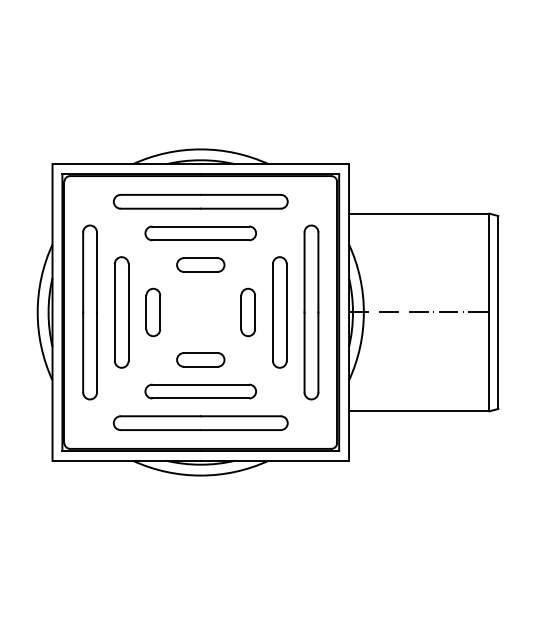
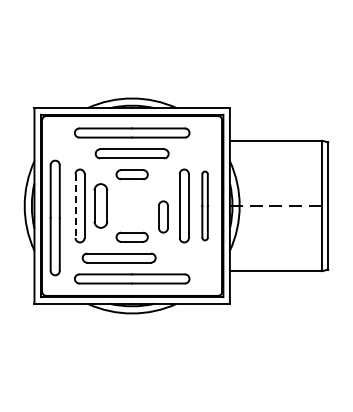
part: (88, 311) -> (54, 217), moved
line: (114, 311) -> (75, 205), solid -> dashed
part: (152, 311) -> (100, 205), size x1.4
part: (248, 311) -> (163, 216), moved
part: (310, 311) -> (204, 205), size x0.6
part: (199, 390) -> (118, 257), moved

